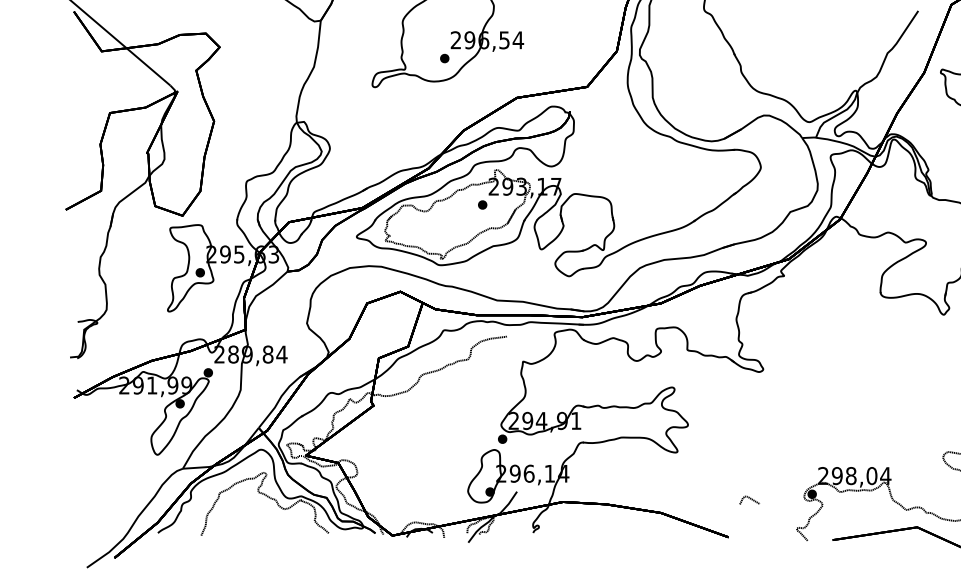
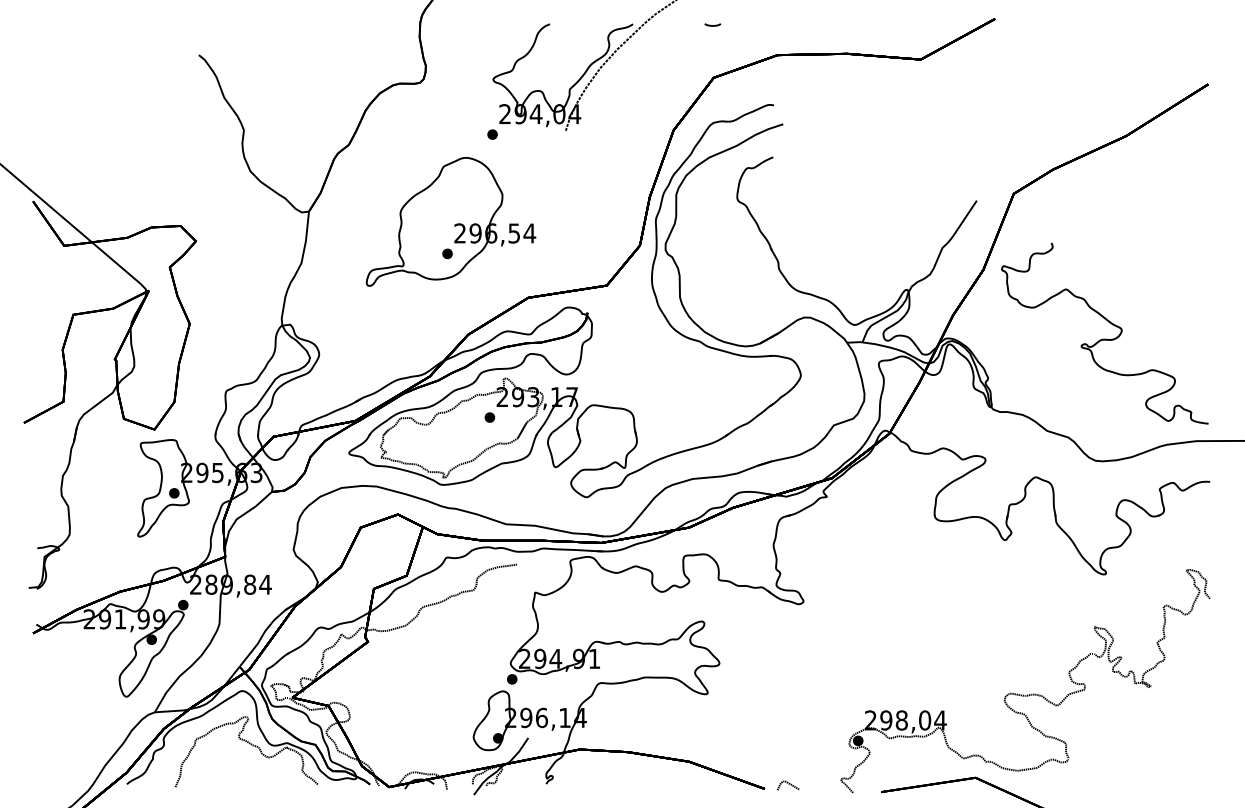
line: (749, 499) -> (788, 784), moved

